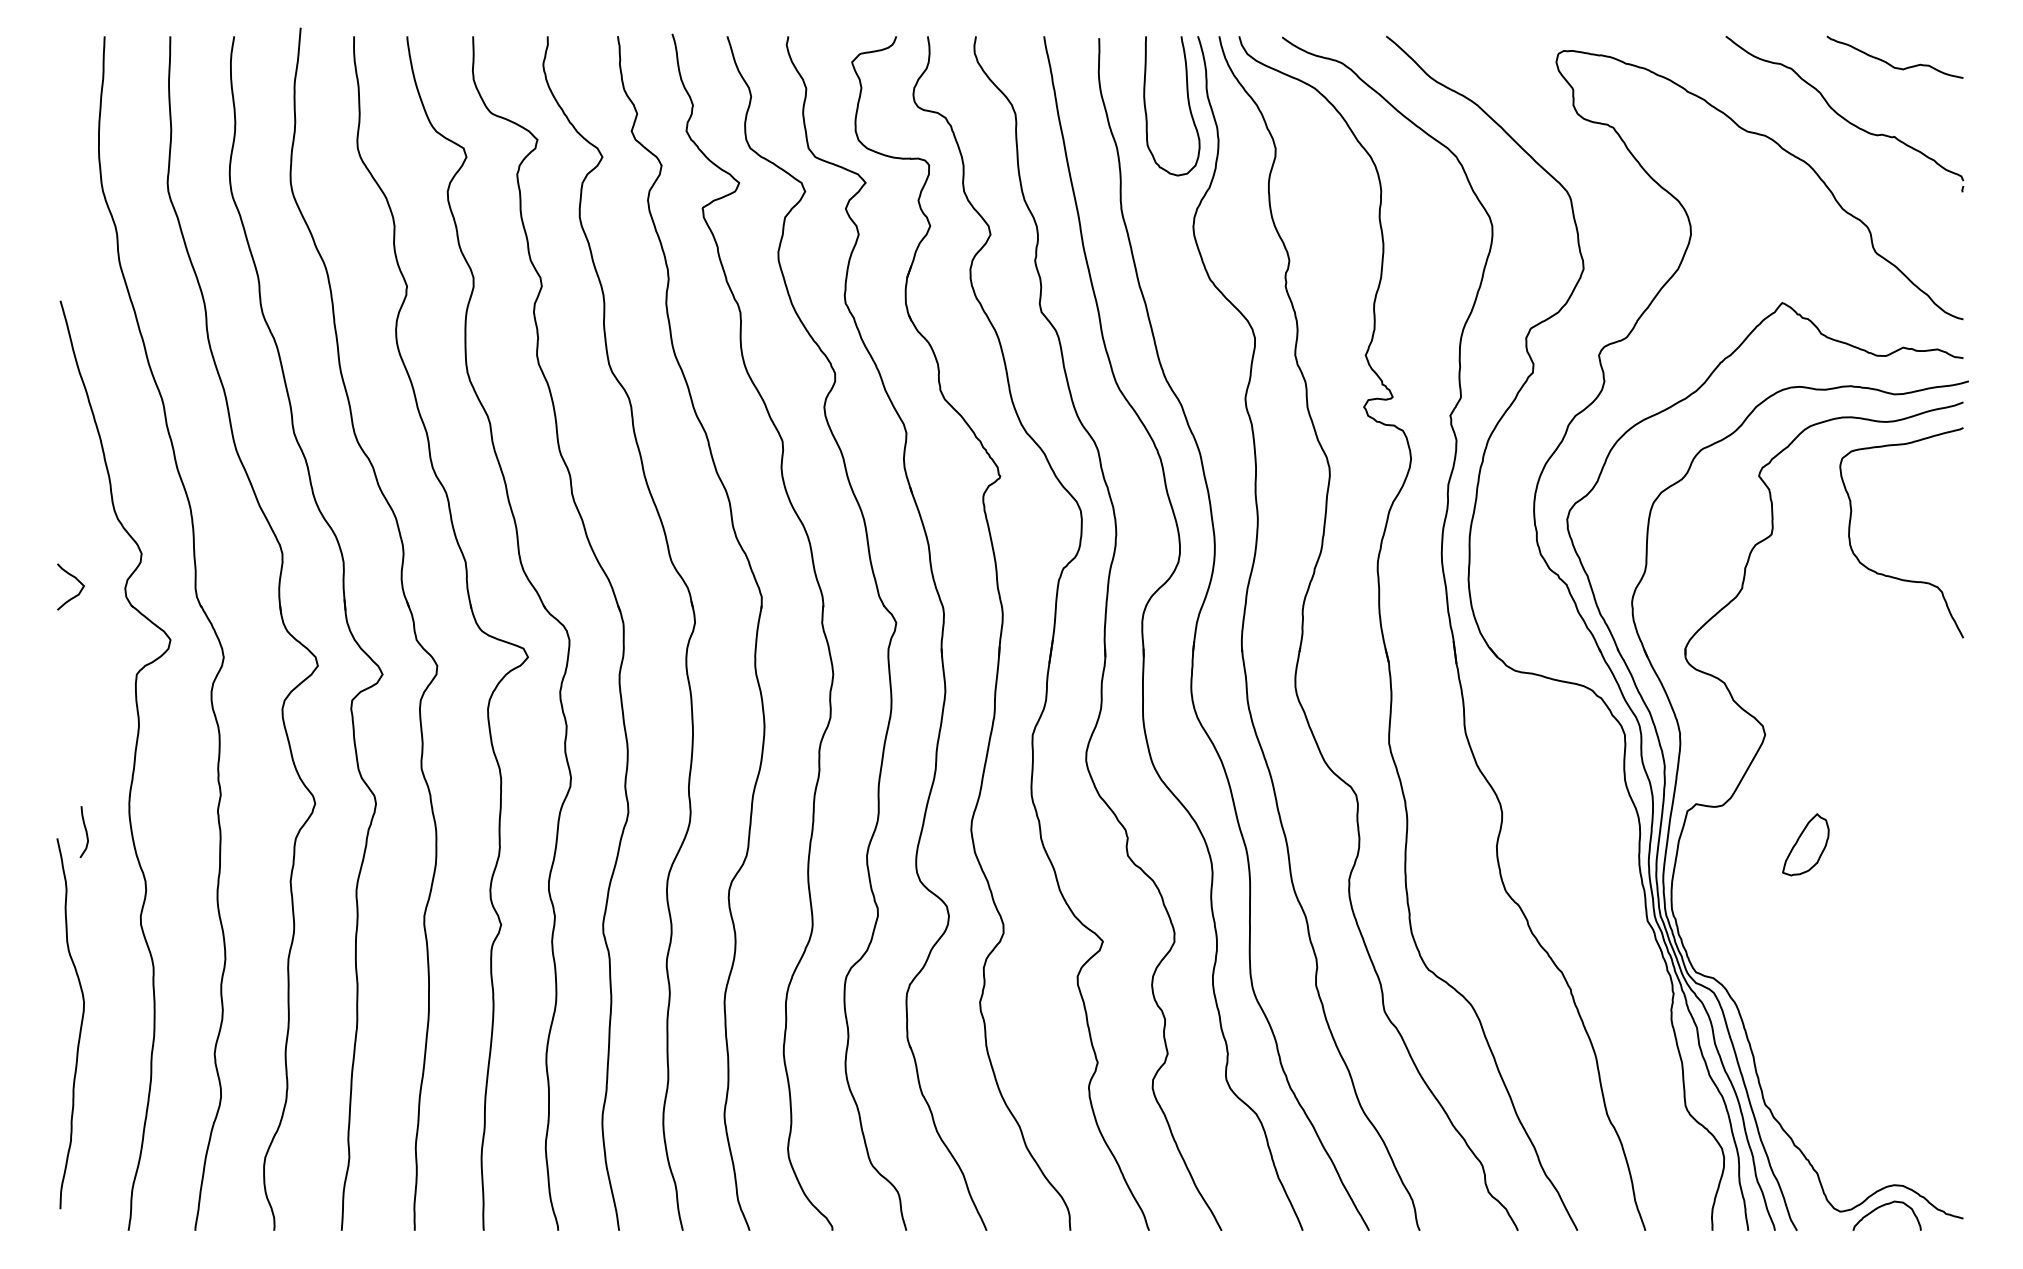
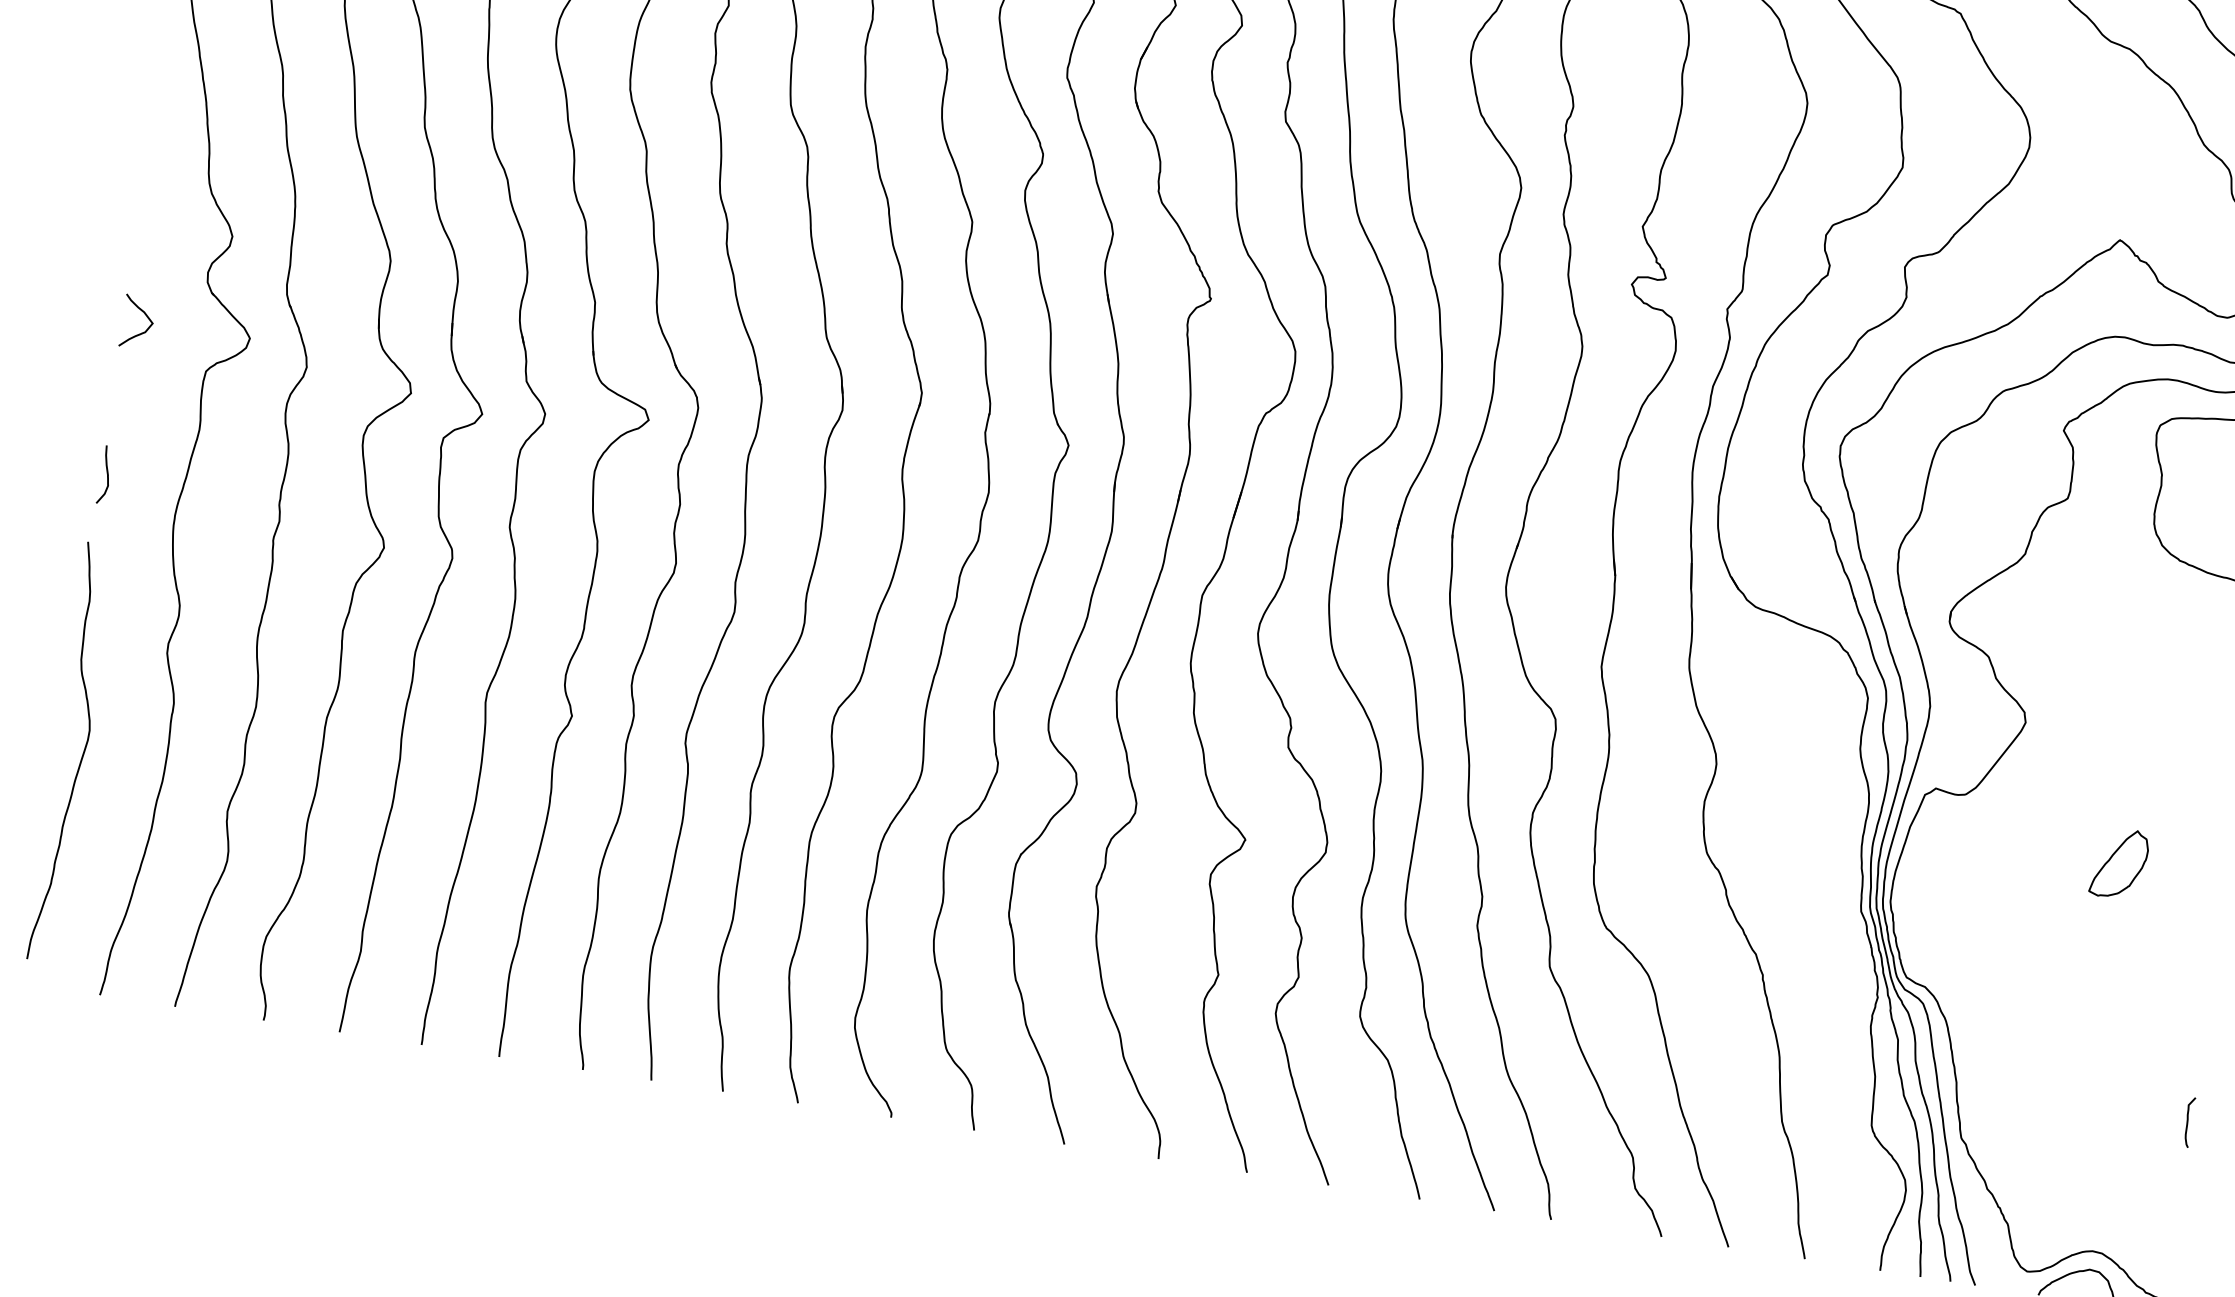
curve: (76, 580) -> (145, 315), moved
curve: (85, 832) -> (106, 475), moved
part: (1805, 844) -> (2119, 863), moved
curve: (1960, 1059) -> (2188, 1121), added

